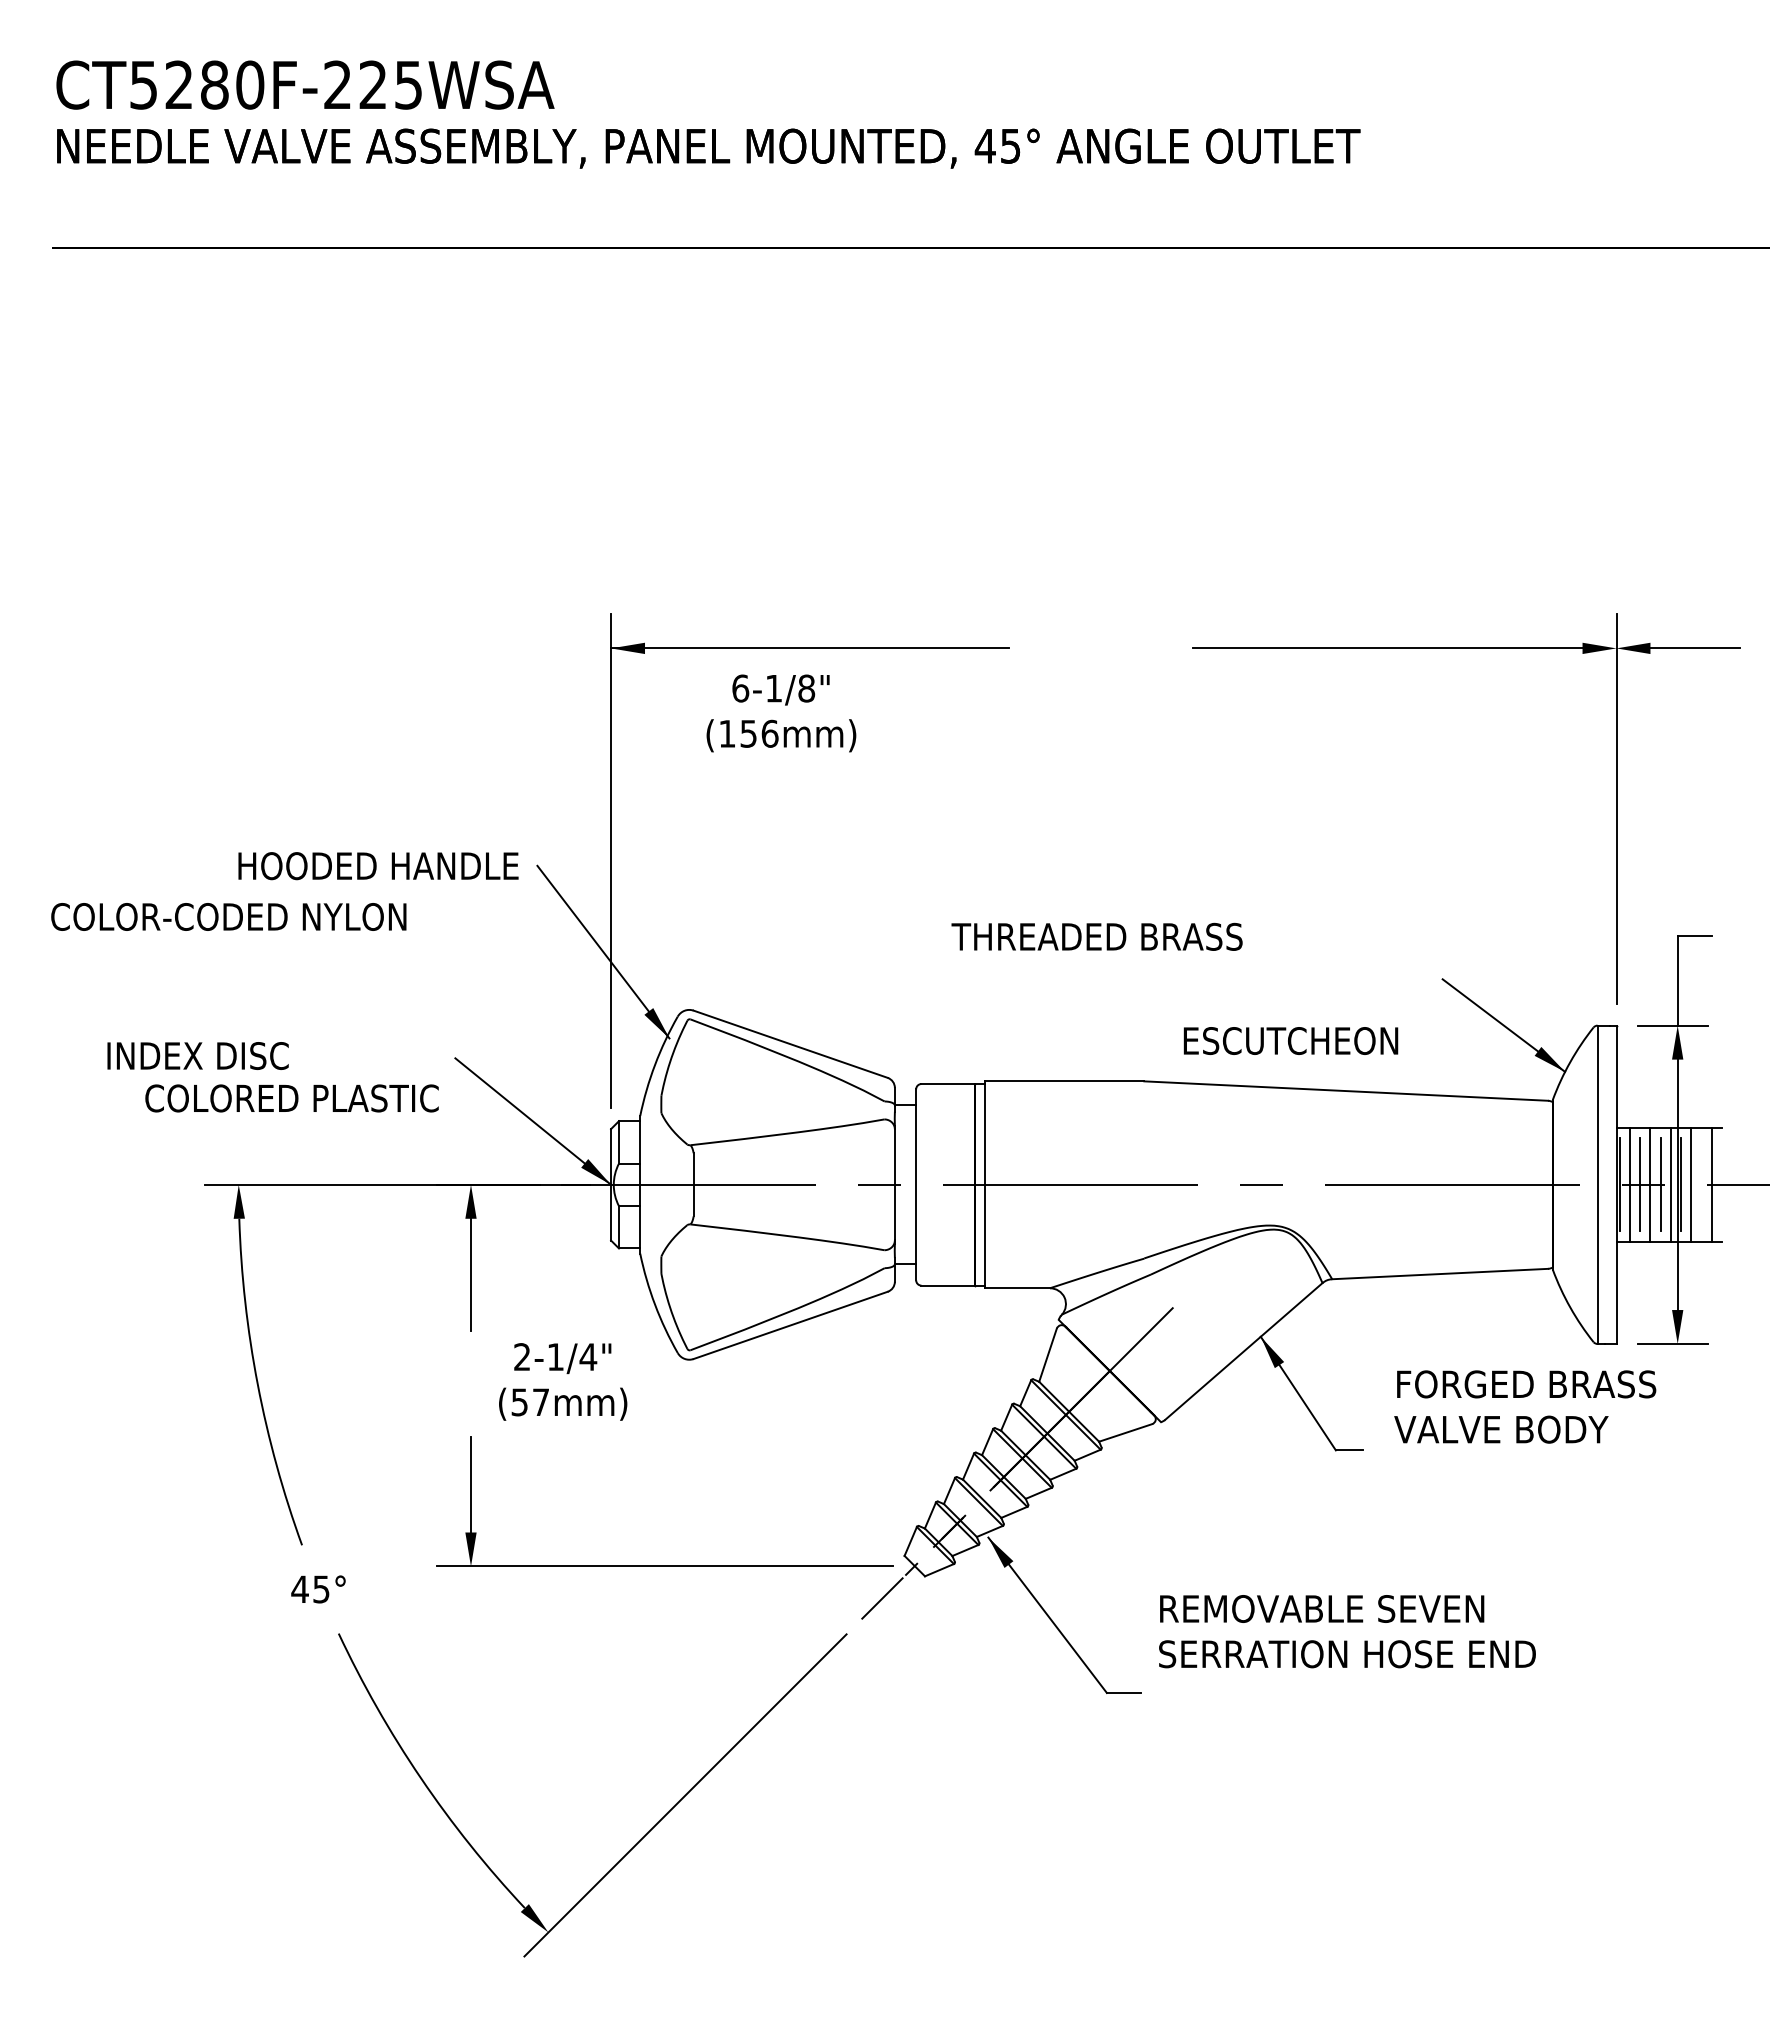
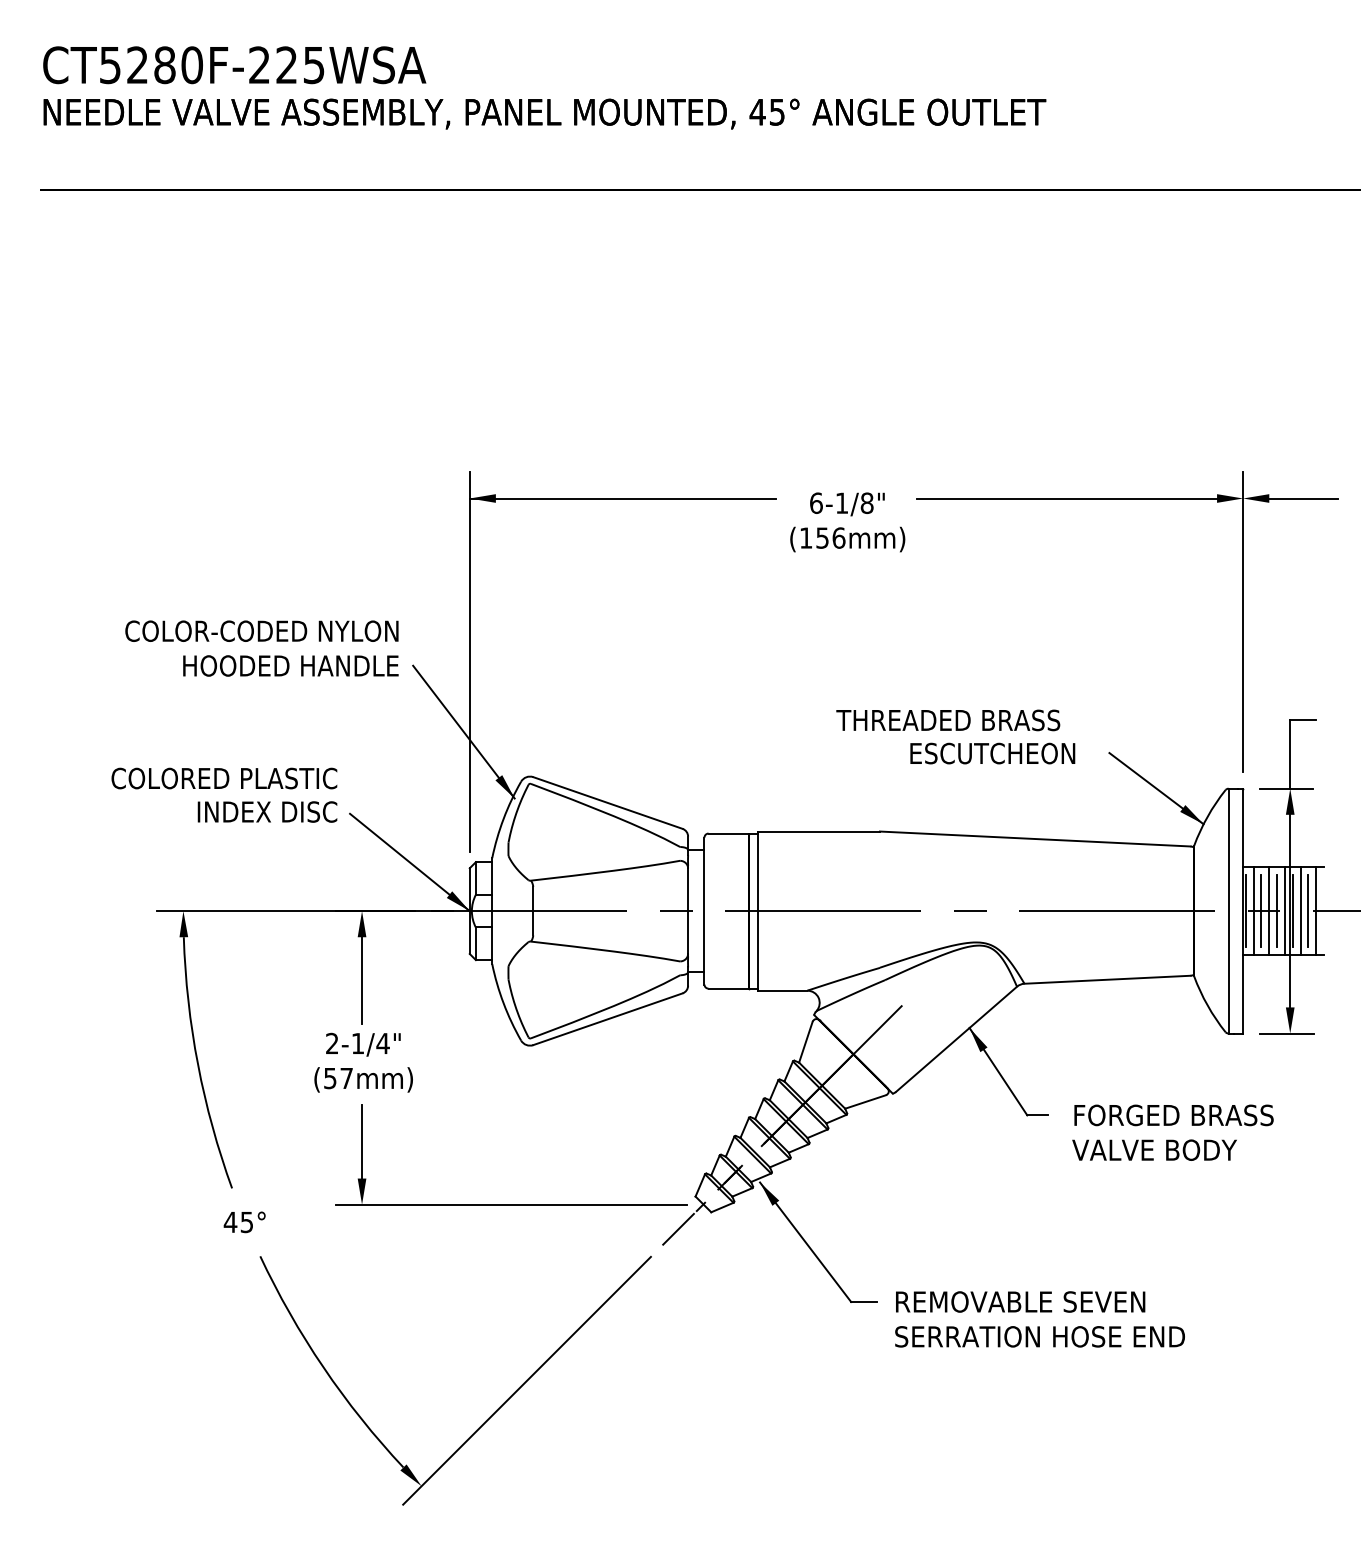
text: (781, 713) -> (847, 522), moved
text: (228, 916) -> (261, 630), moved
text: (1096, 936) -> (947, 720), moved
text: (1290, 1040) -> (992, 753), moved
text: (197, 1055) -> (267, 811), moved
text: (291, 1098) -> (223, 778), moved
line: (1701, 1184) -> (1308, 910), added
text: (563, 1381) -> (363, 1062), moved
text: (1525, 1406) -> (1173, 1132), moved
text: (1347, 1631) -> (1040, 1319), moved

